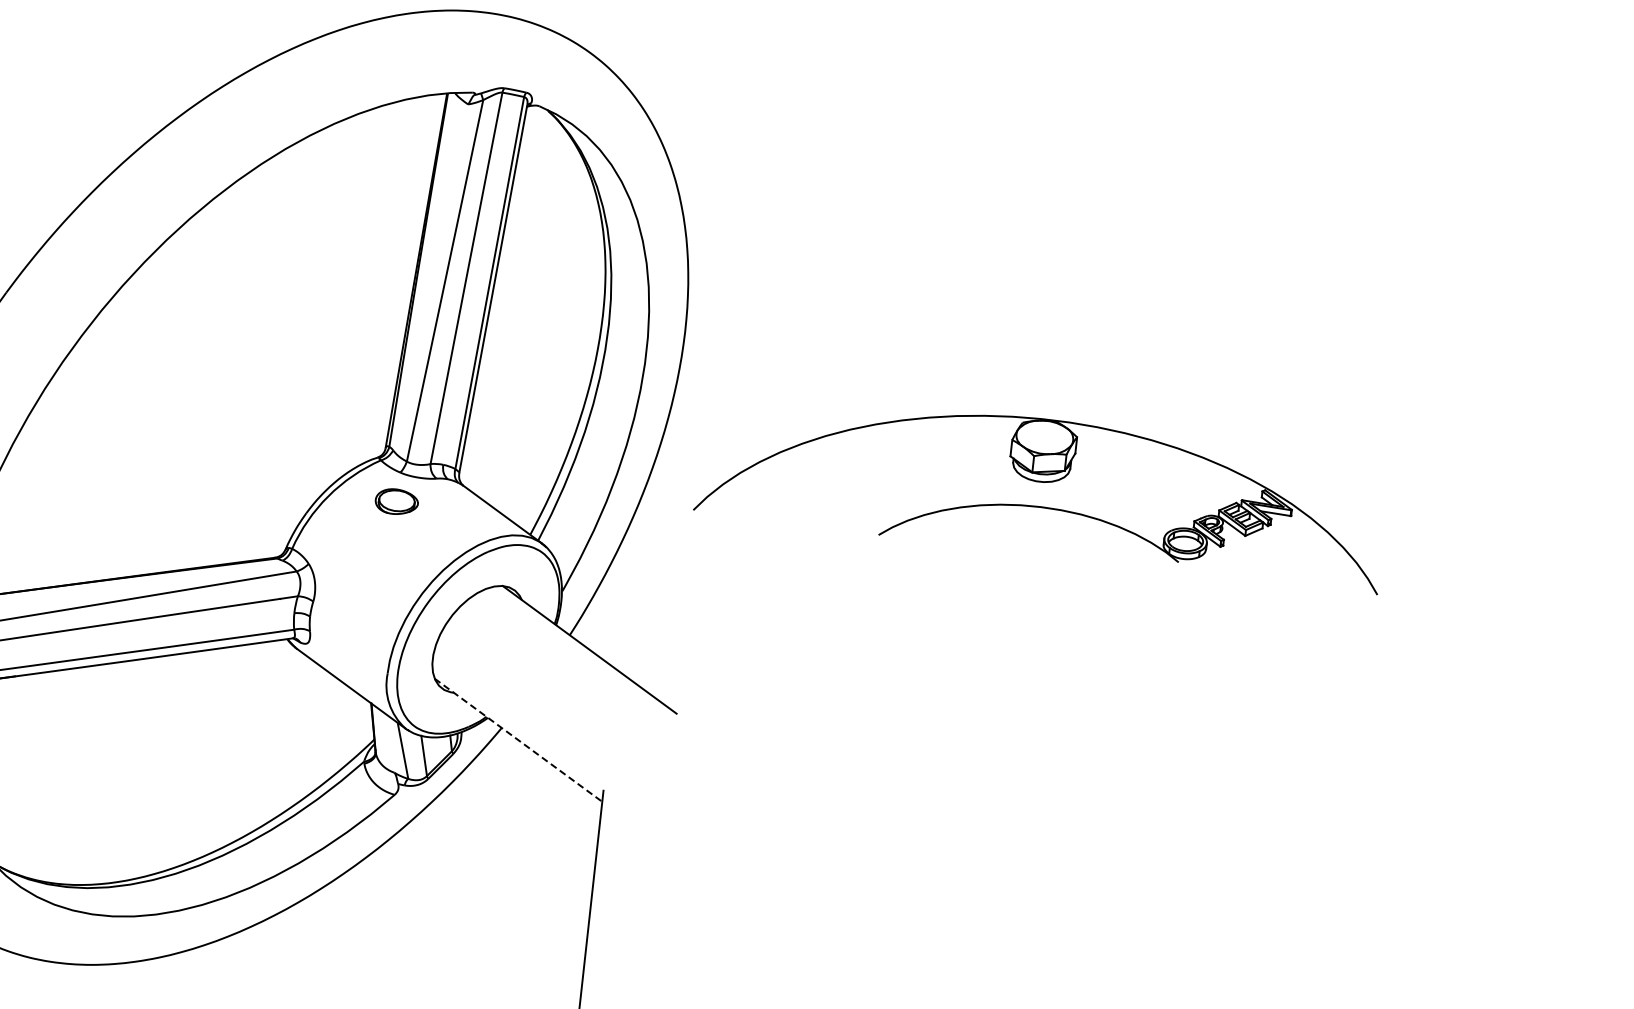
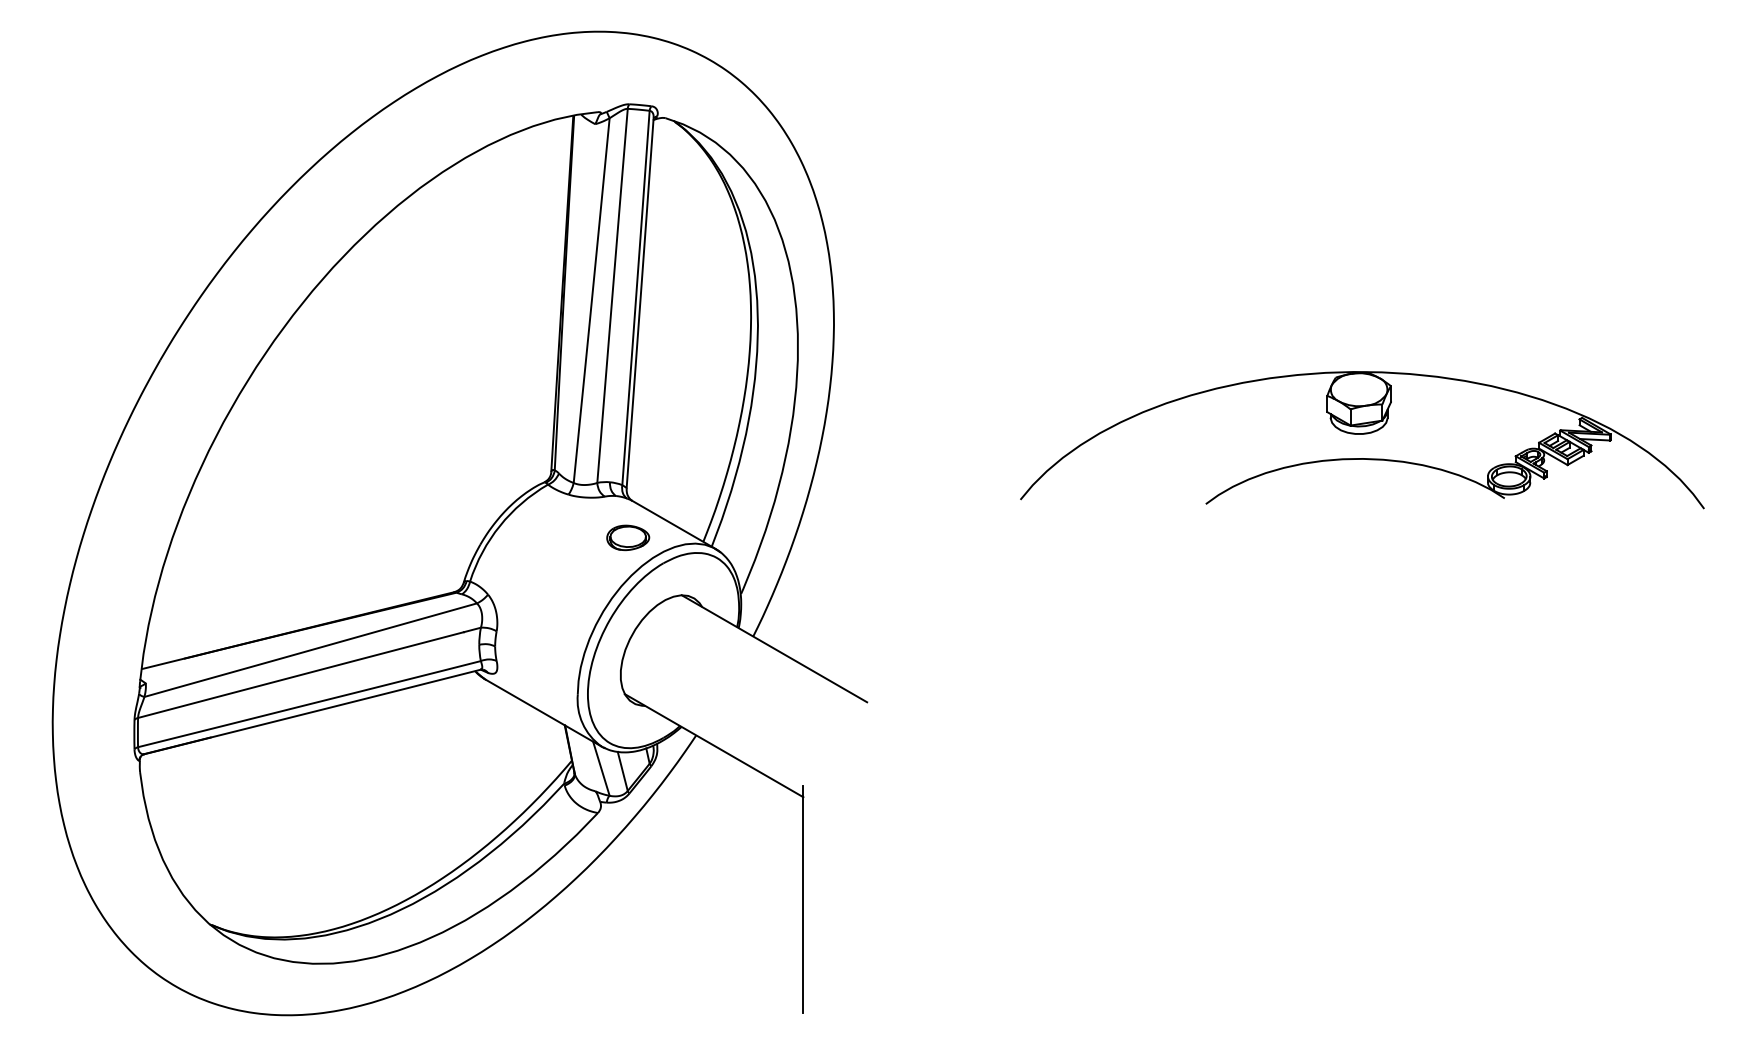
part: (1042, 488) -> (1362, 440), moved
part: (397, 501) -> (628, 537), moved
line: (518, 740) -> (714, 745), dashed -> solid

